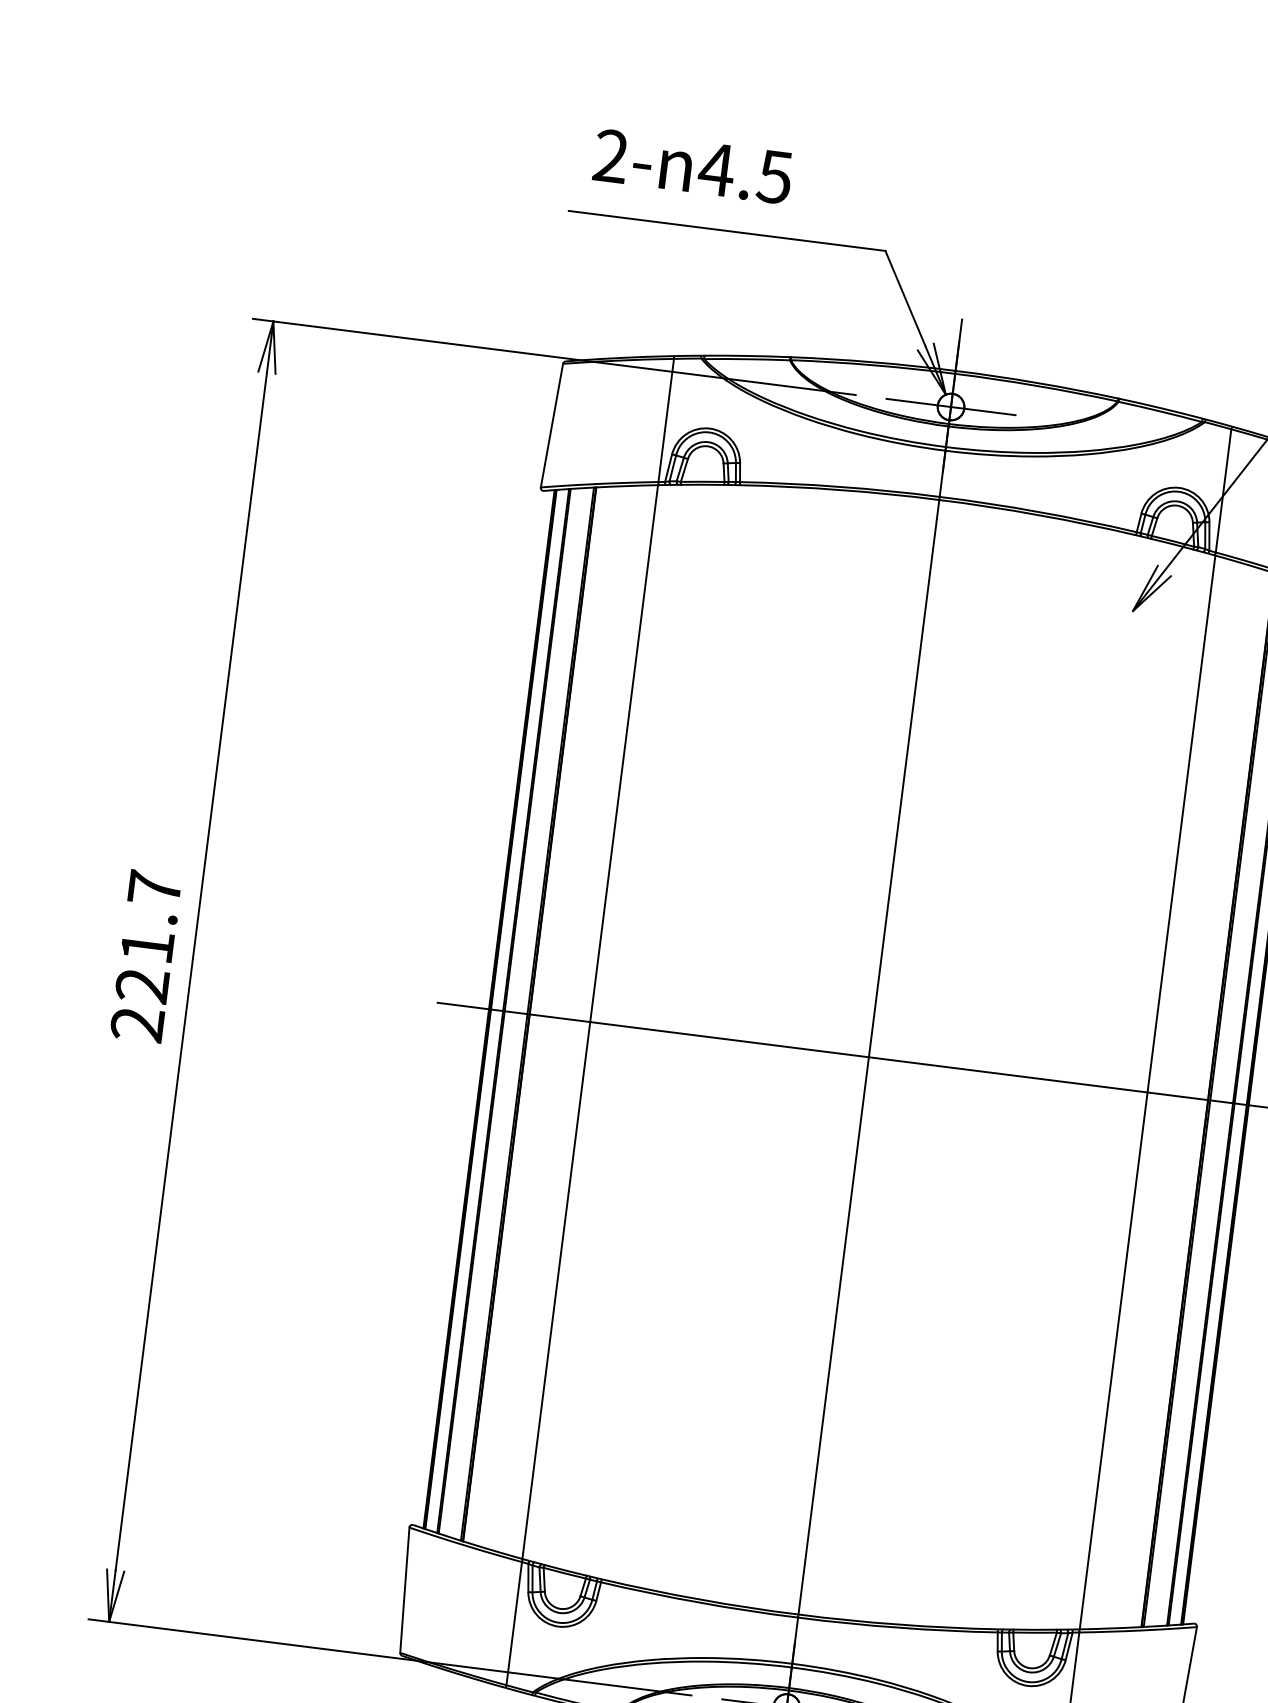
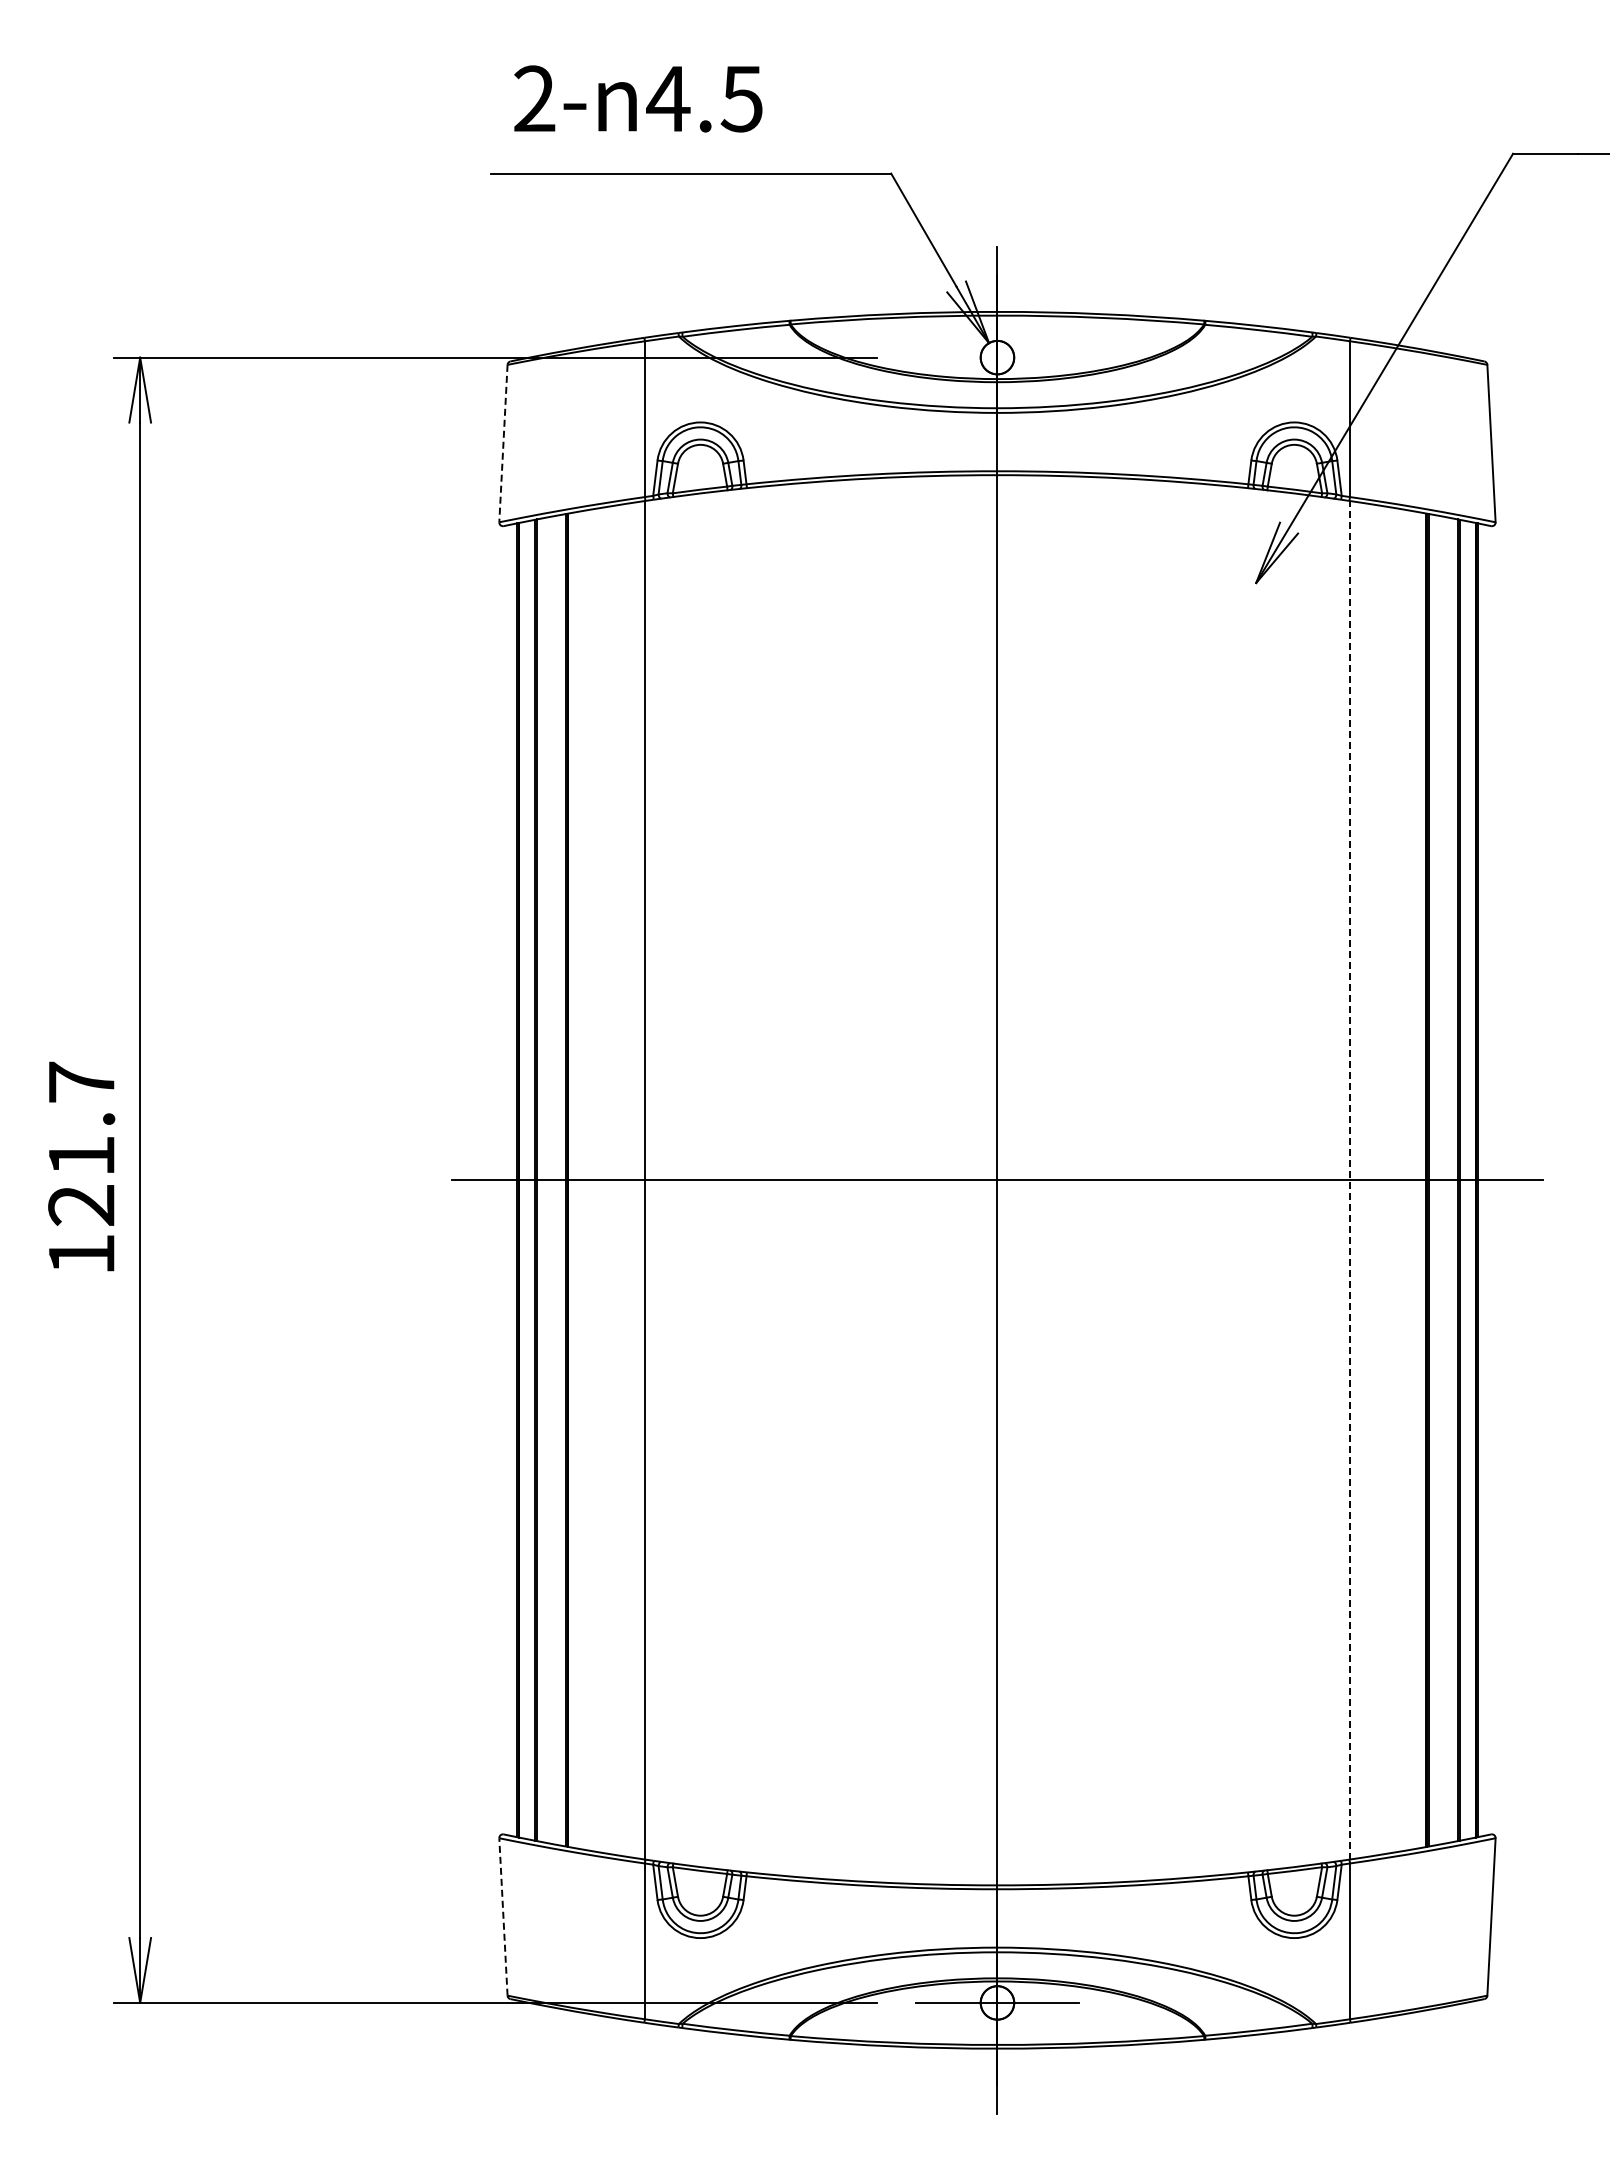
line: (951, 406) -> (997, 357), removed
line: (552, 425) -> (503, 443), solid -> dashed
text: (137, 1024) -> (81, 1254), 221.7 -> 121.7
line: (1148, 1091) -> (1350, 1179), solid -> dashed
line: (404, 1589) -> (503, 1916), solid -> dashed

